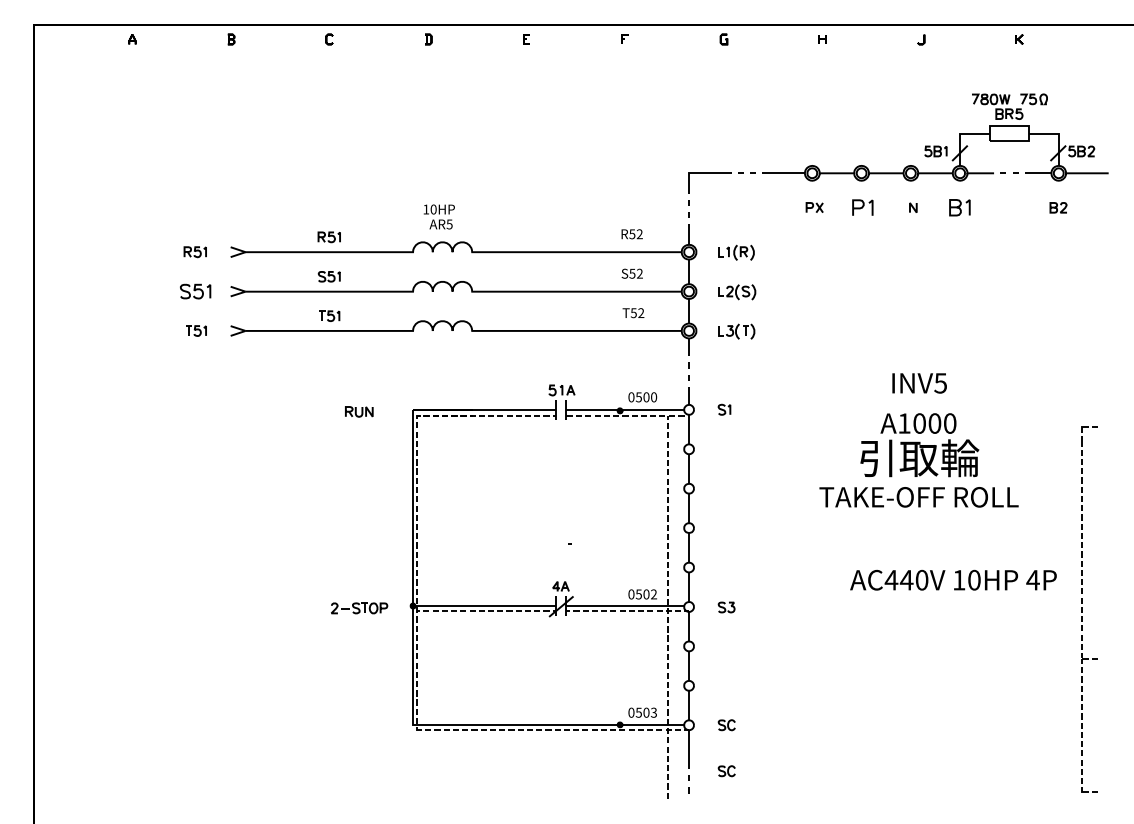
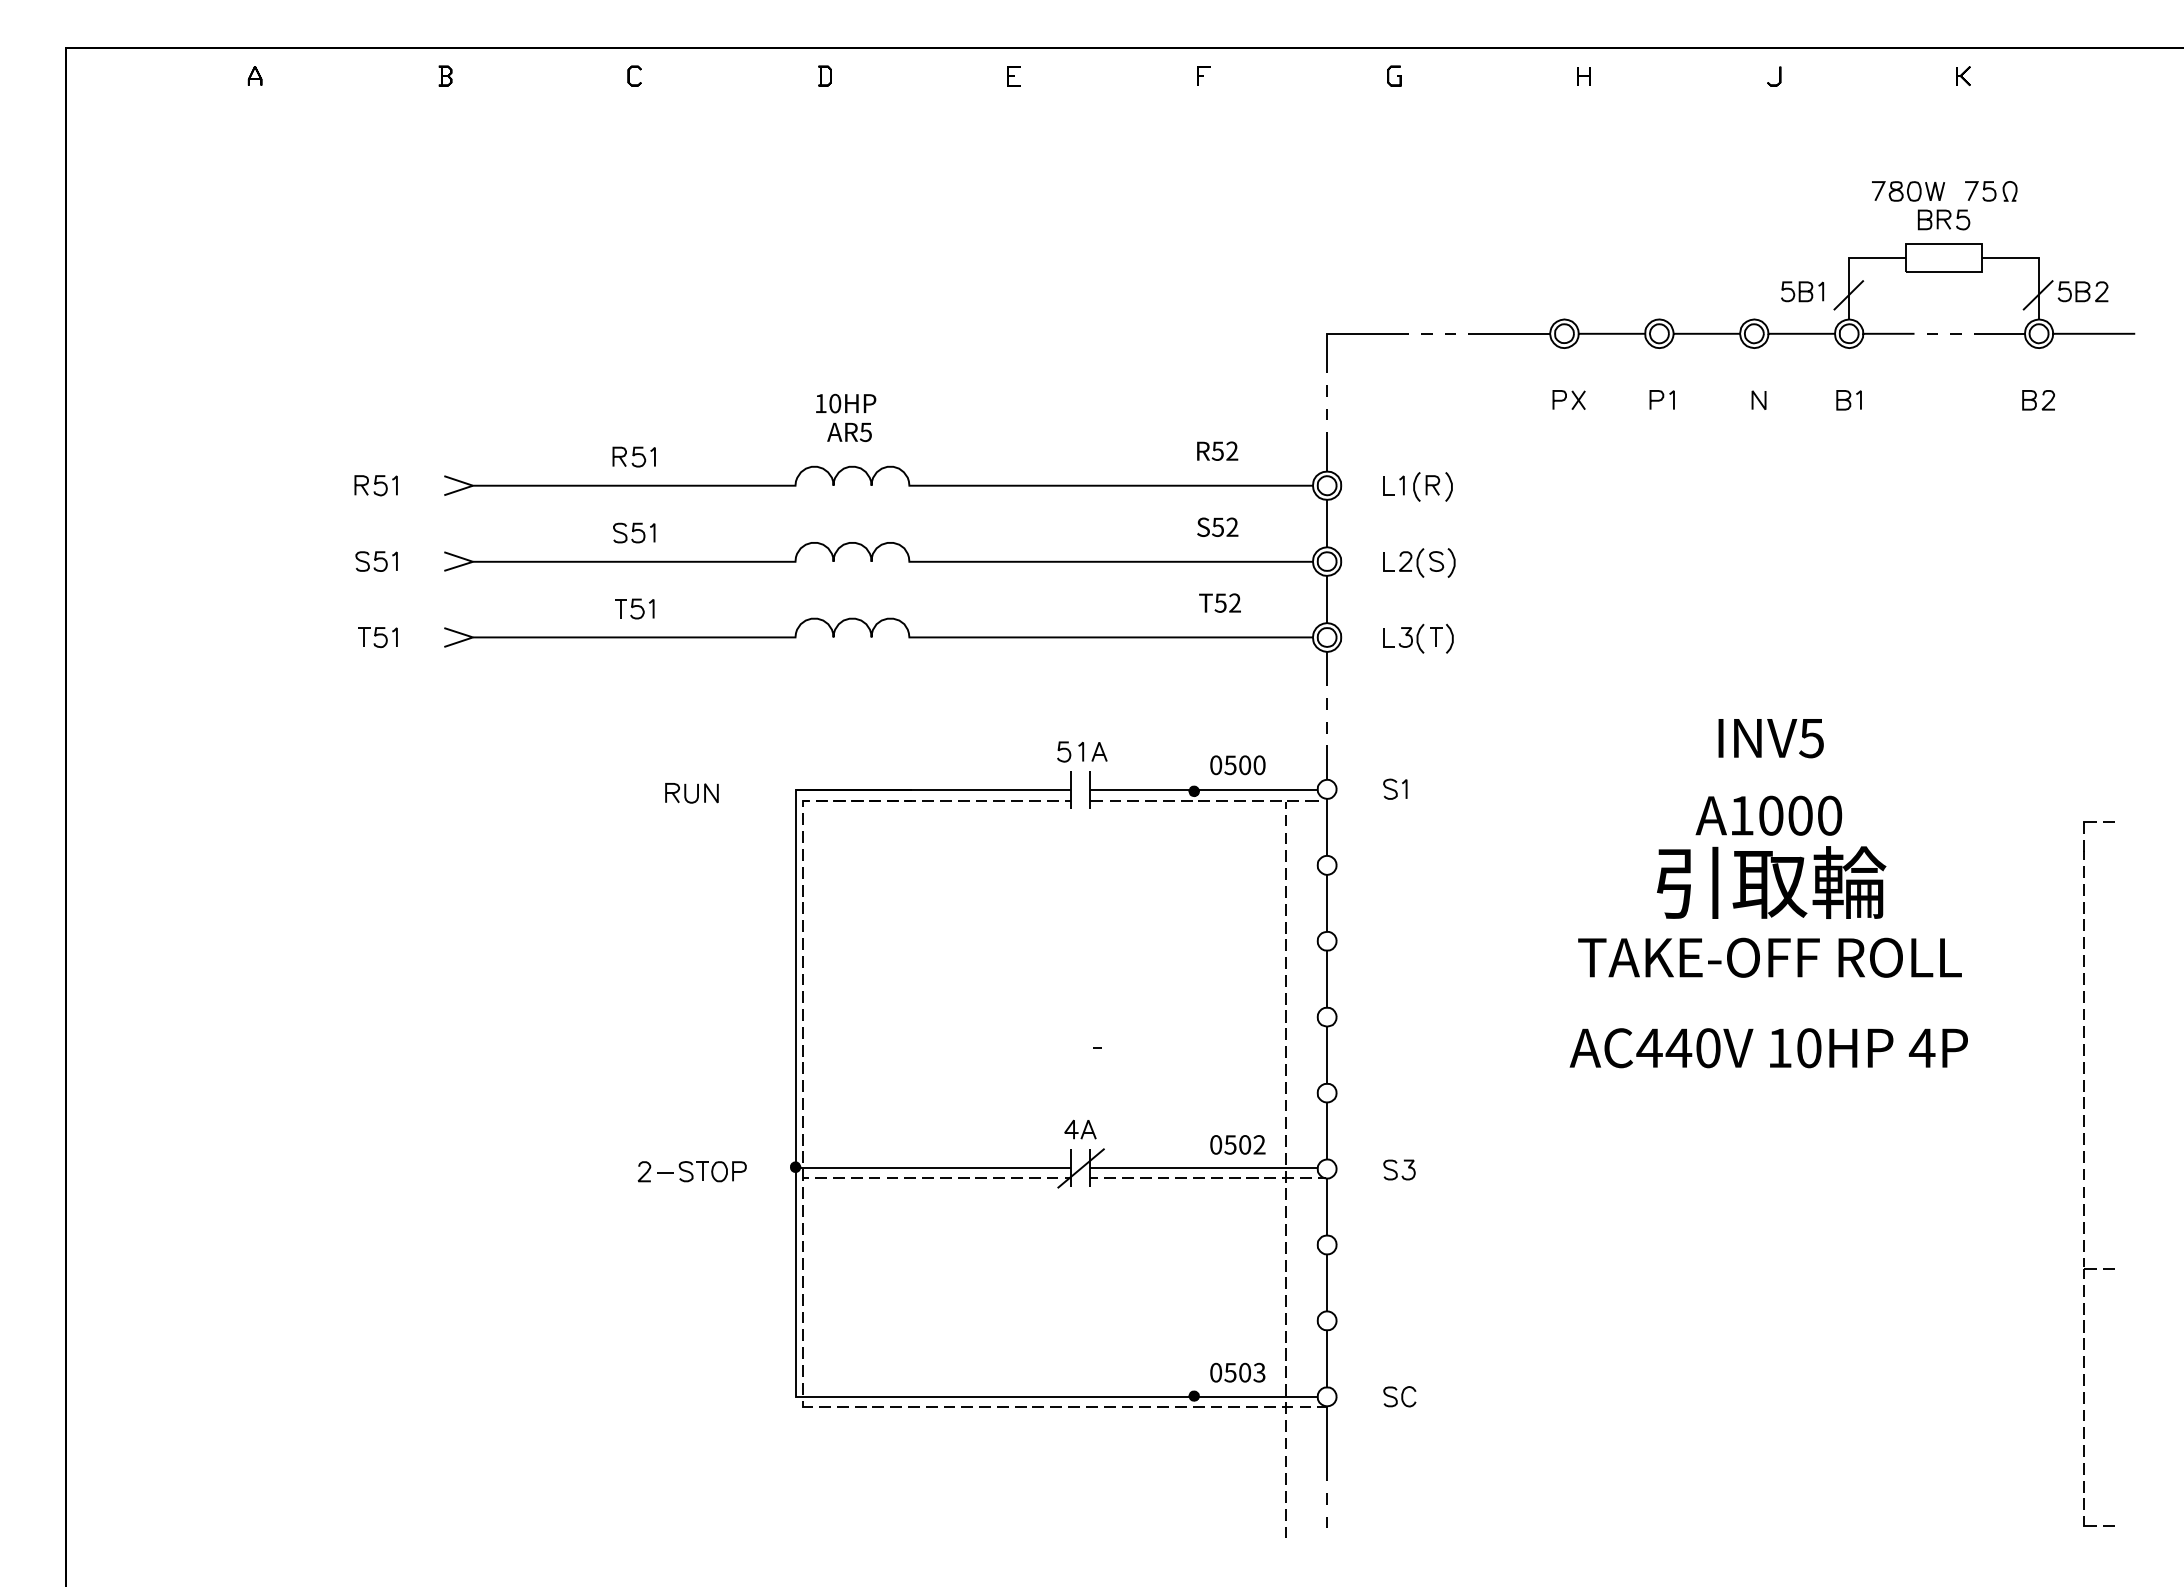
part: (863, 207) -> (1663, 399), size x0.62
part: (960, 207) -> (1849, 399), size x0.62
part: (195, 291) -> (376, 561), size x0.71
text: (953, 579) -> (1768, 1046), moved
part: (726, 771) -> (1399, 1485), removed

